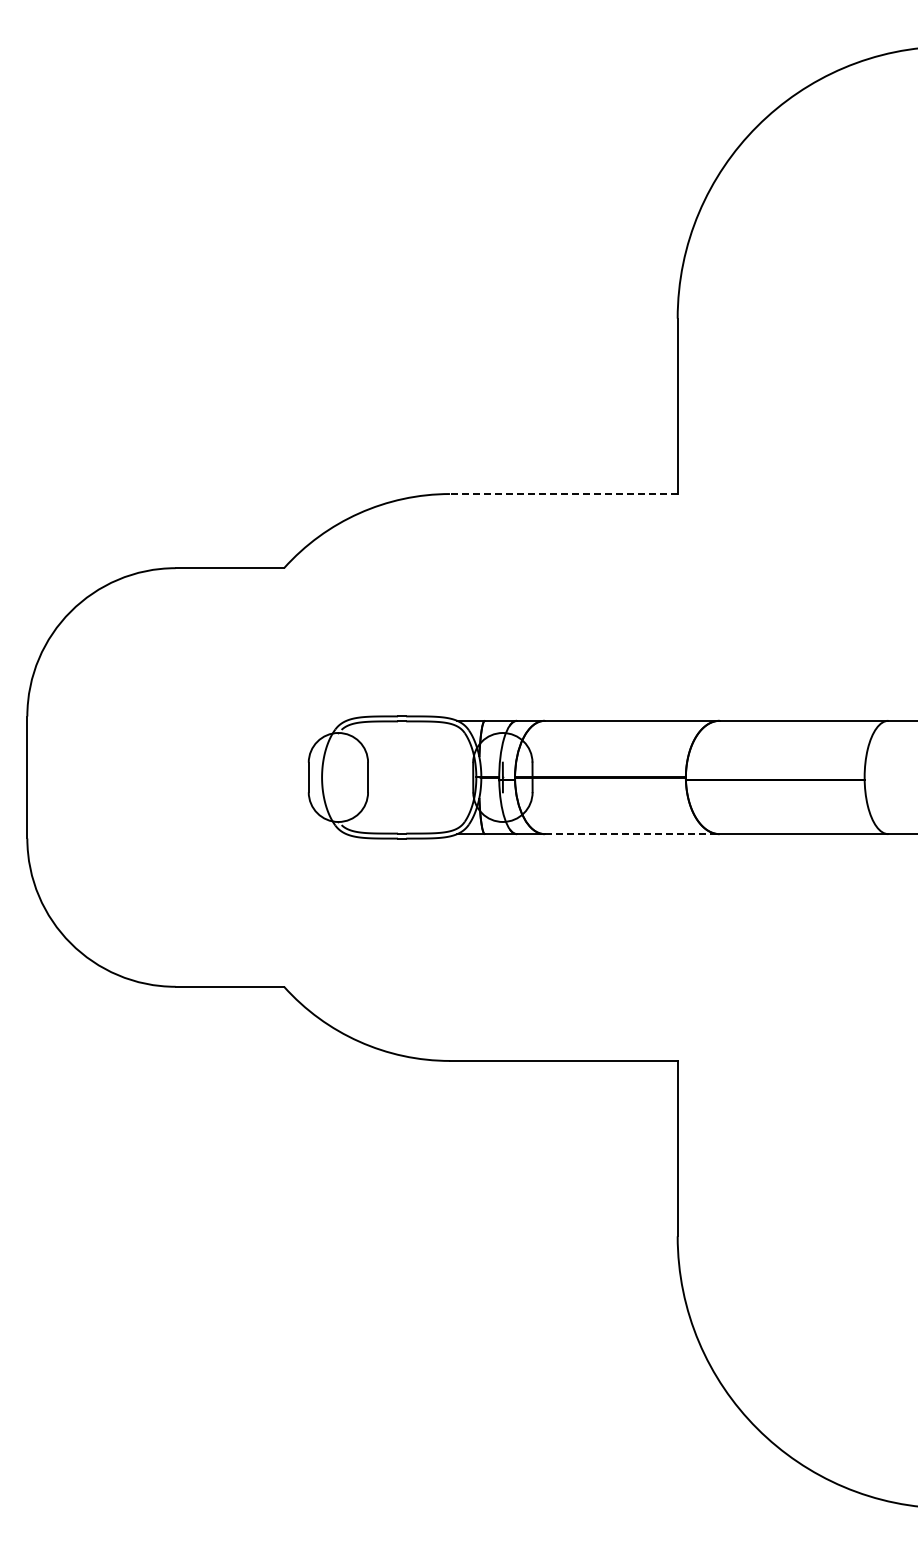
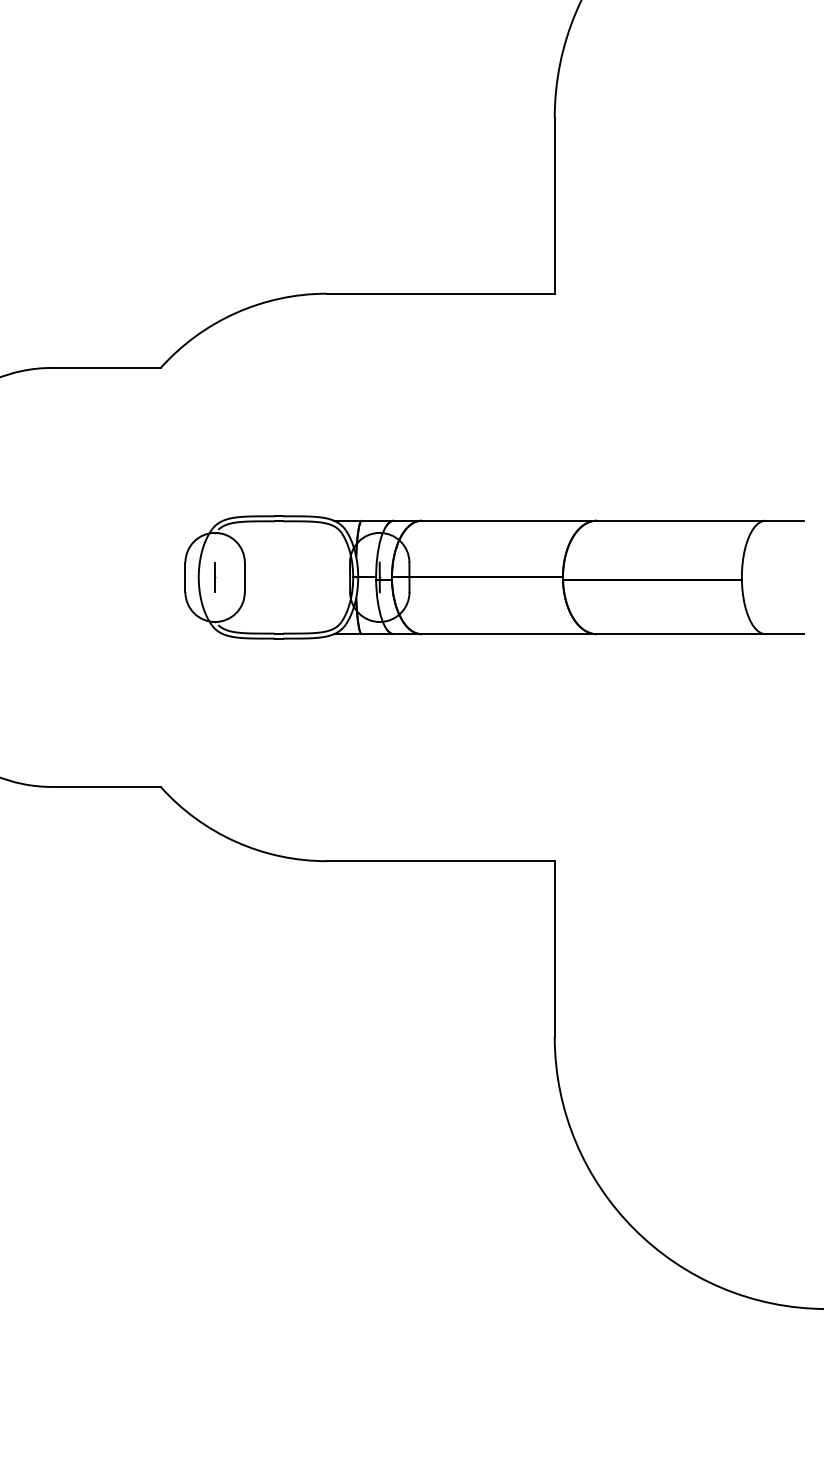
line: (563, 494) -> (440, 294), dashed -> solid
line: (338, 777) -> (215, 577), added
line: (632, 834) -> (509, 634), dashed -> solid

